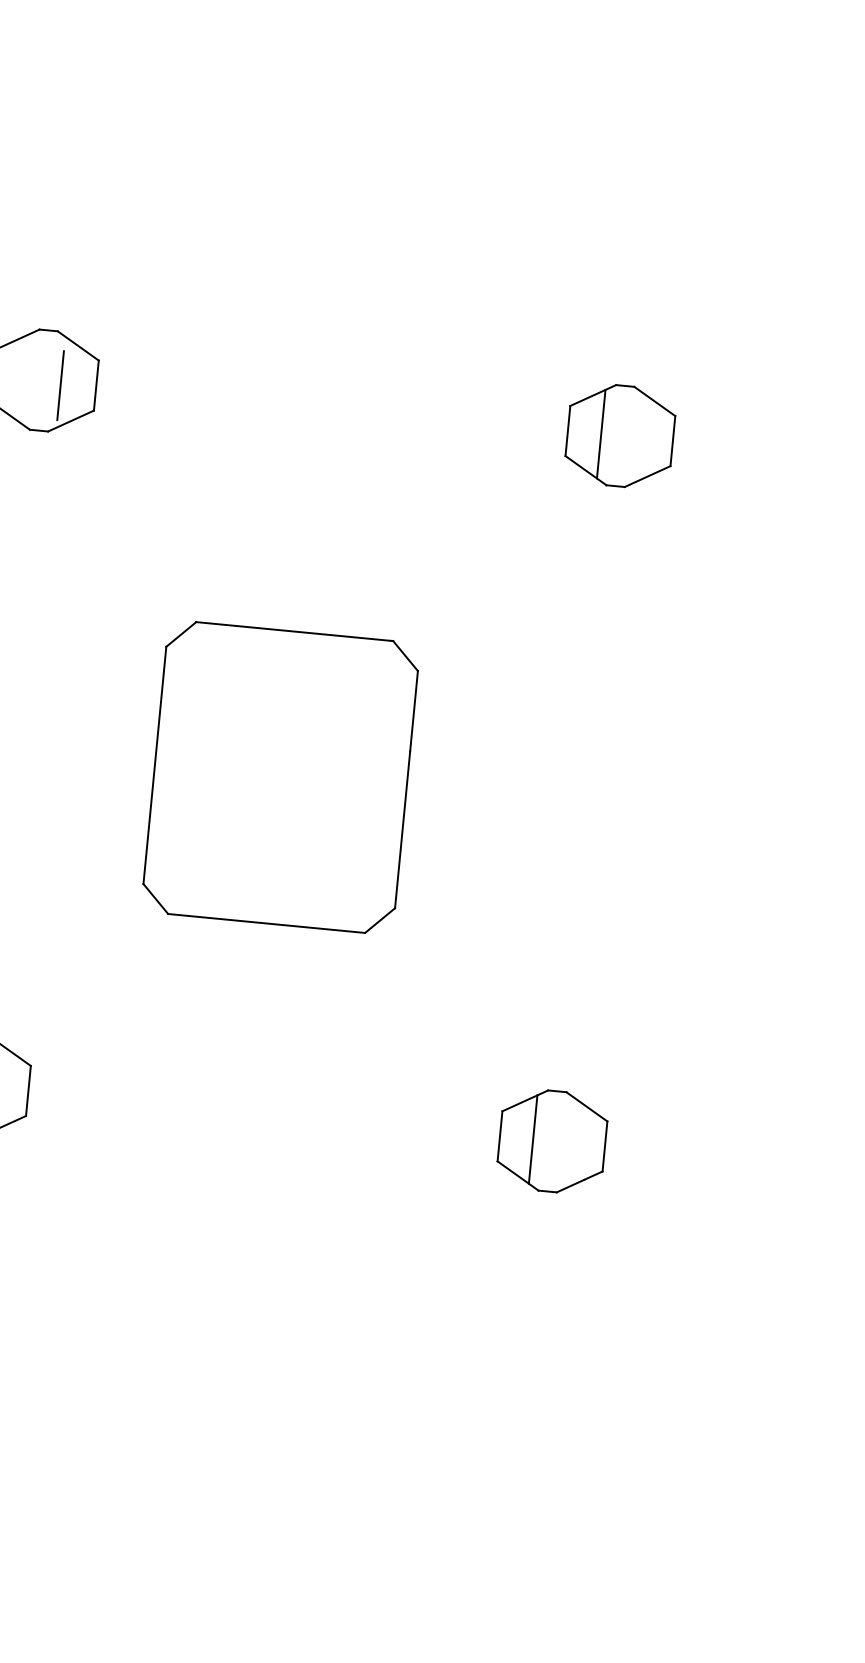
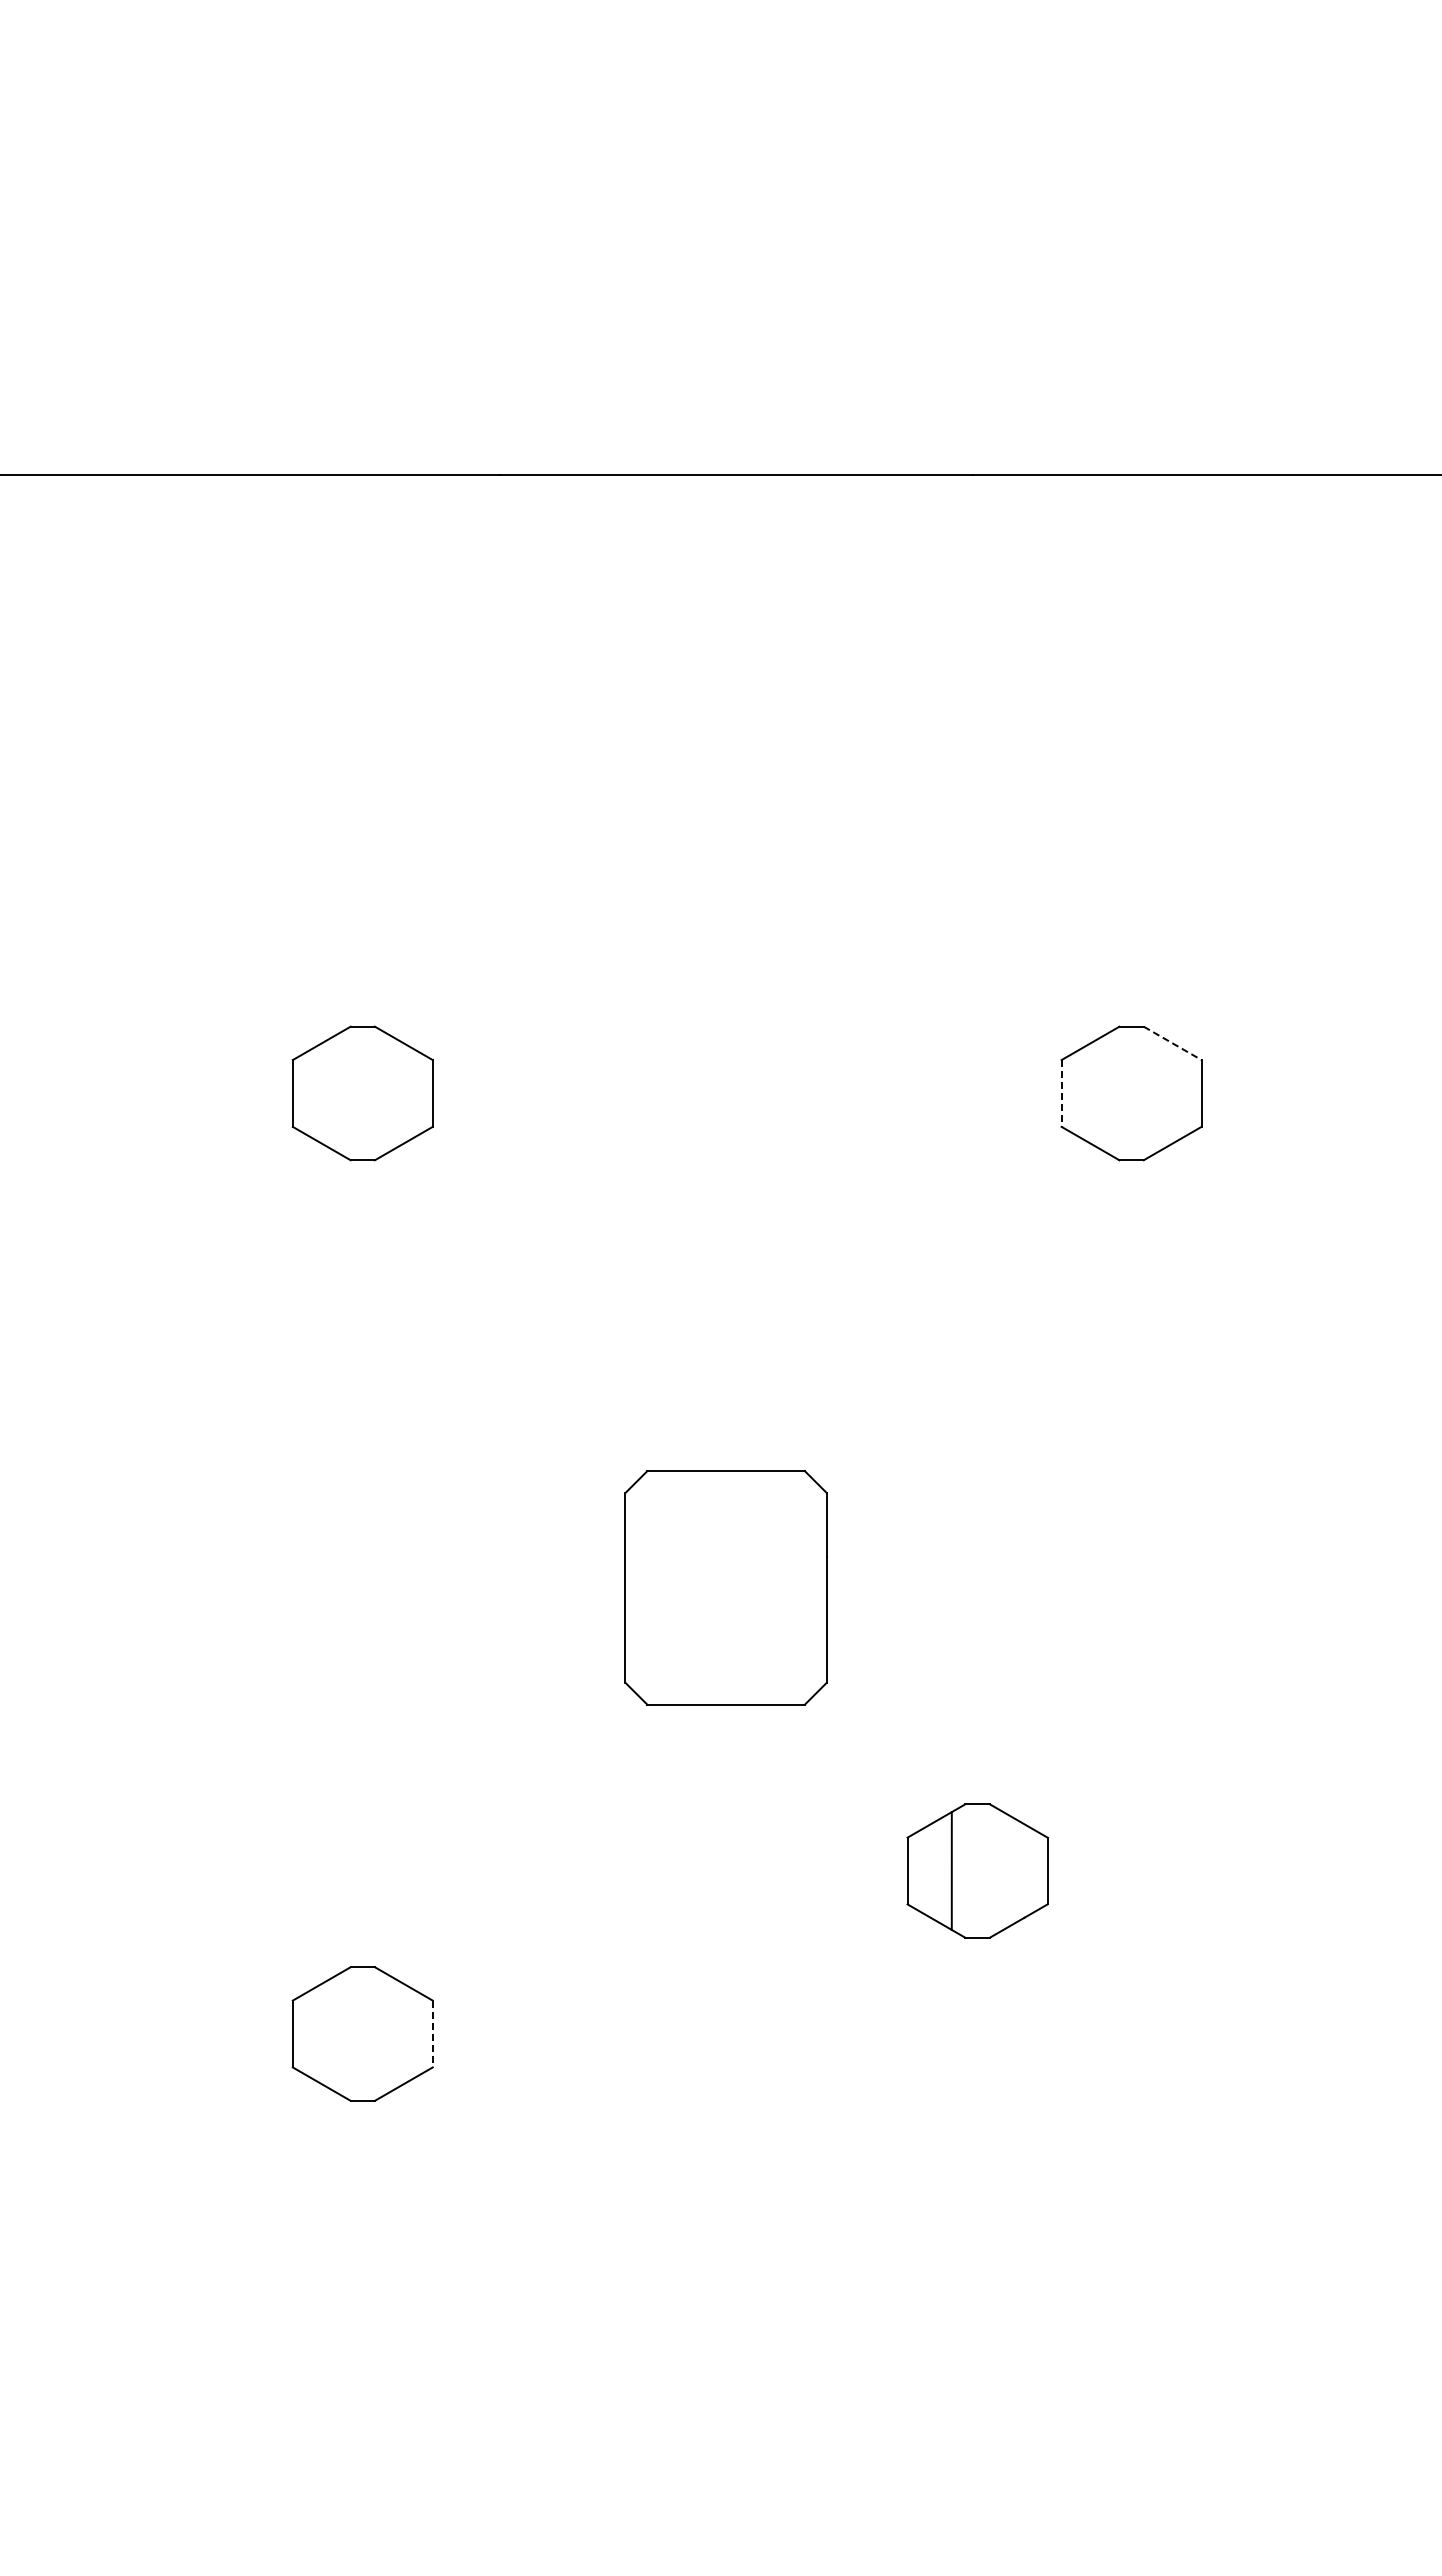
line: (60, 385) -> (385, 1097), removed
line: (655, 401) -> (1173, 1043), solid -> dashed
line: (567, 431) -> (1061, 1093), solid -> dashed
line: (600, 434) -> (1105, 1093), removed
part: (280, 777) -> (725, 1587), size x0.6
line: (28, 1091) -> (432, 2034), solid -> dashed
part: (552, 1141) -> (977, 1870), moved

